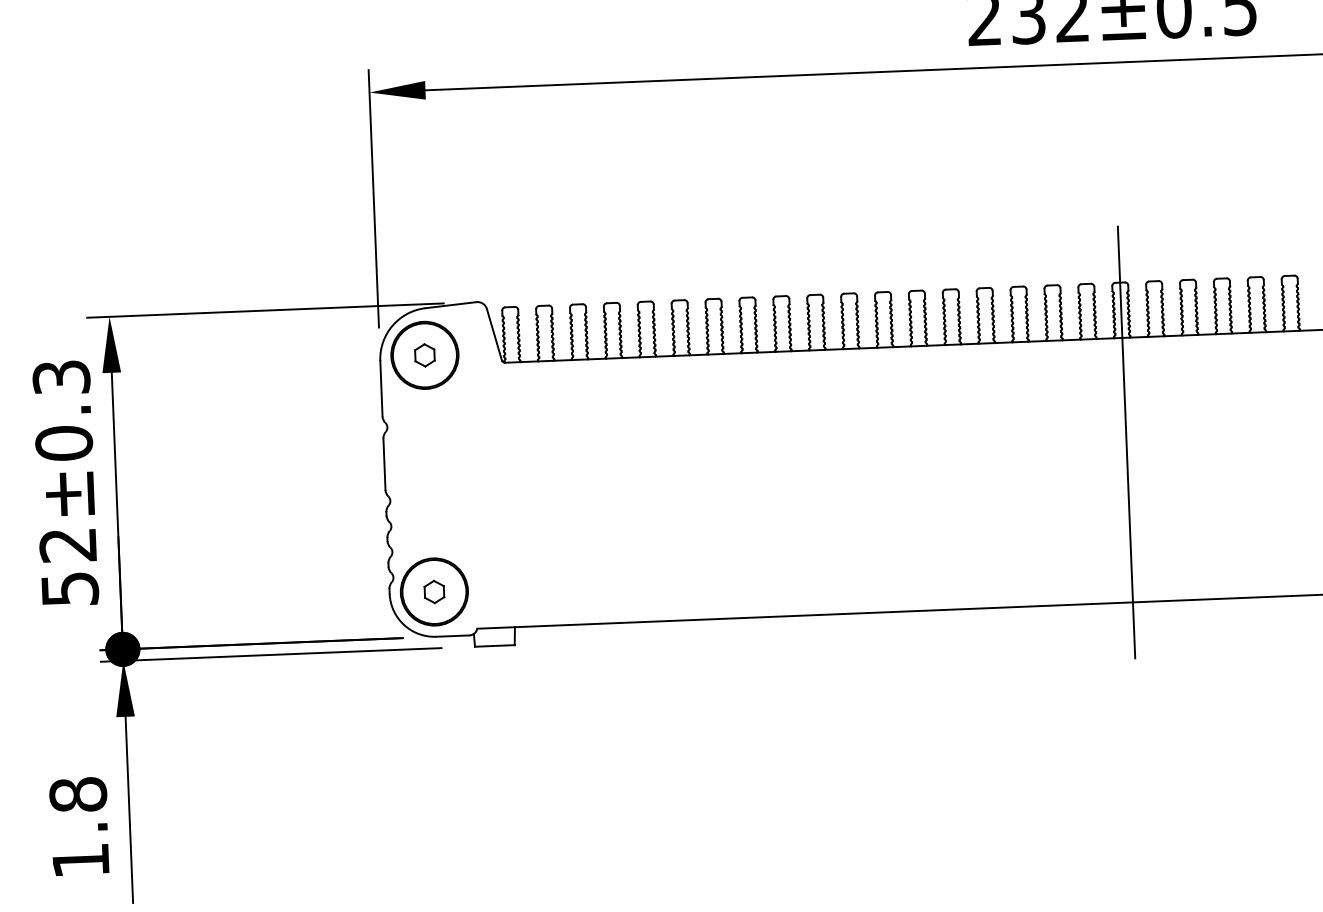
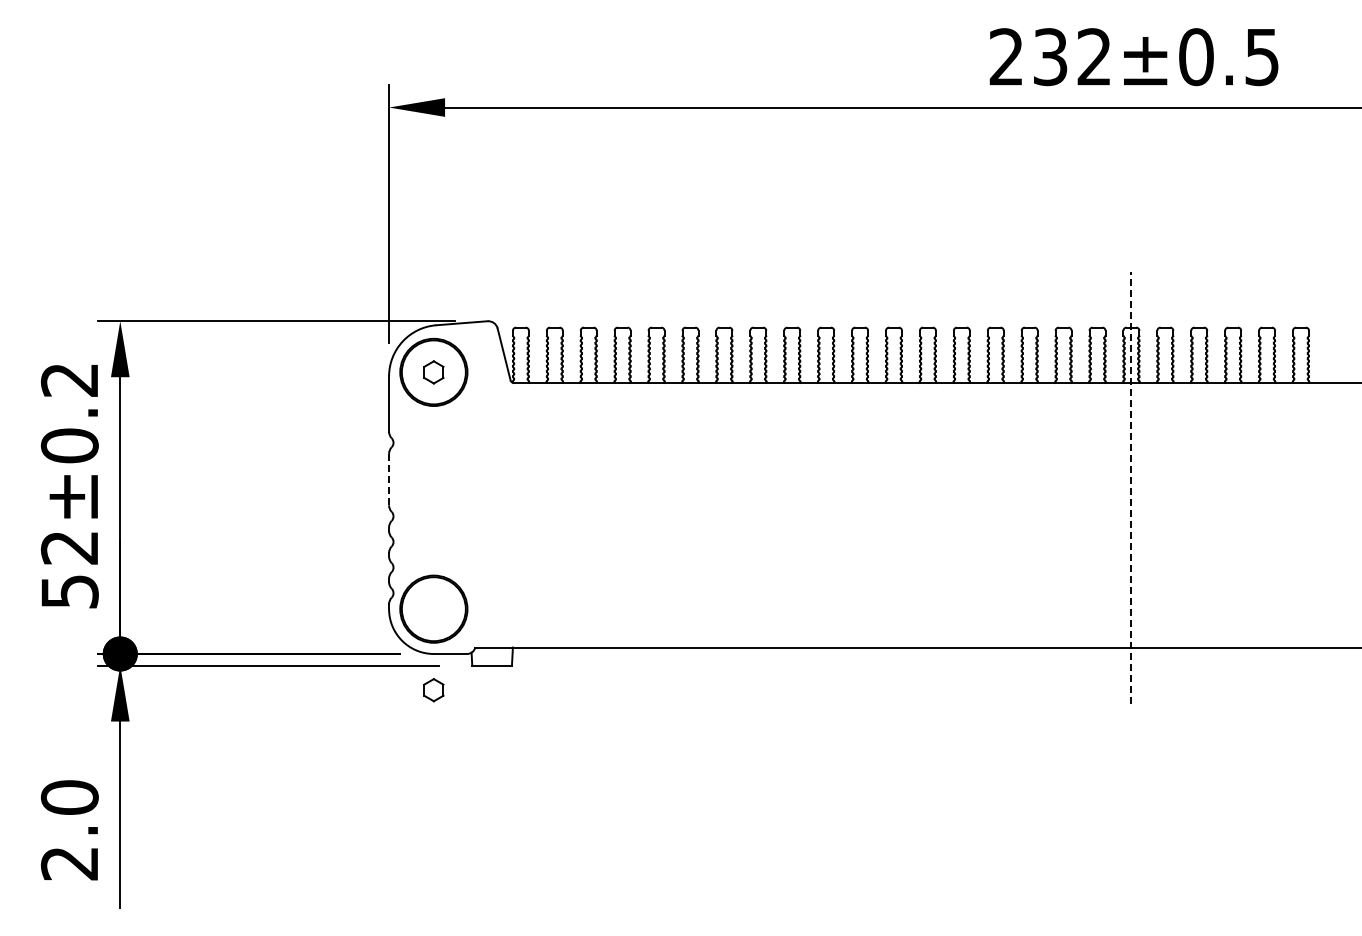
text: (61, 377) -> (69, 379), 52±0.3 -> 52±0.2
line: (1126, 442) -> (1131, 487), solid -> dashed
line: (384, 464) -> (389, 479), solid -> dashed
part: (434, 592) -> (433, 690), moved
text: (79, 827) -> (69, 830), 1.8 -> 2.0

